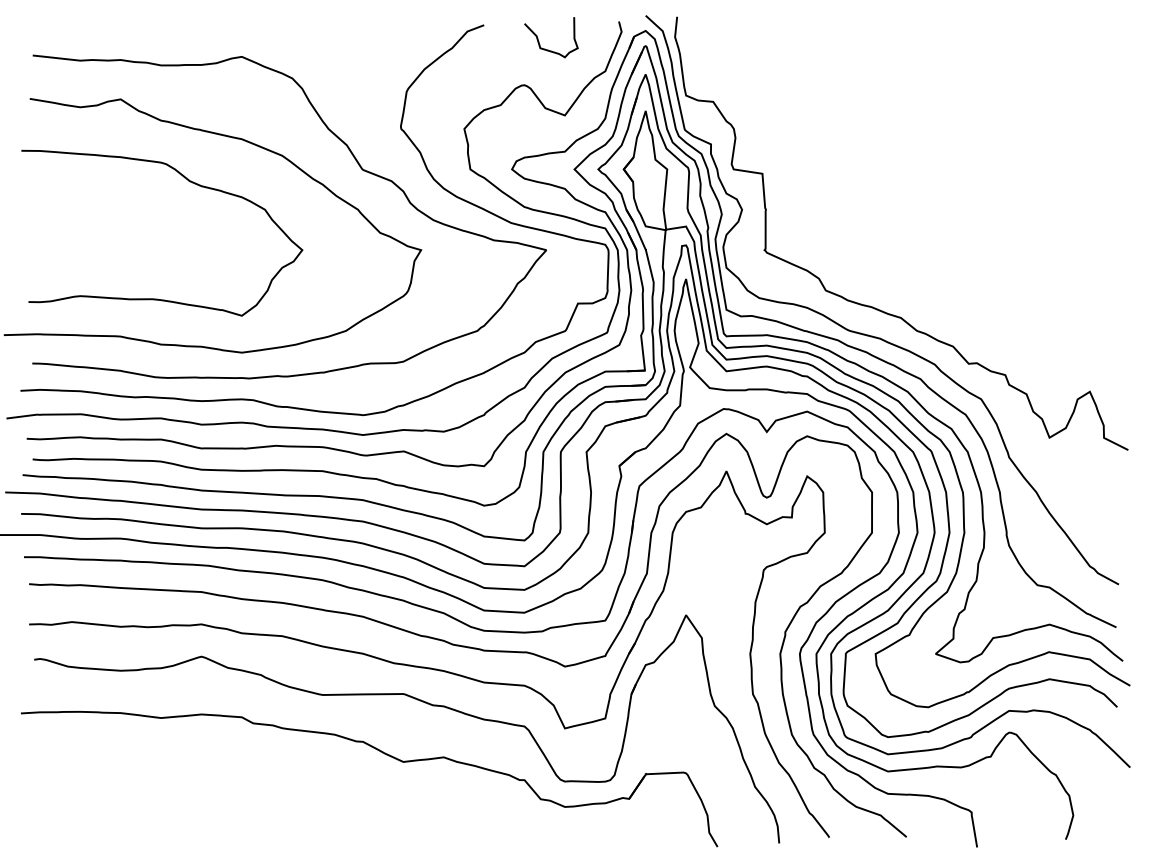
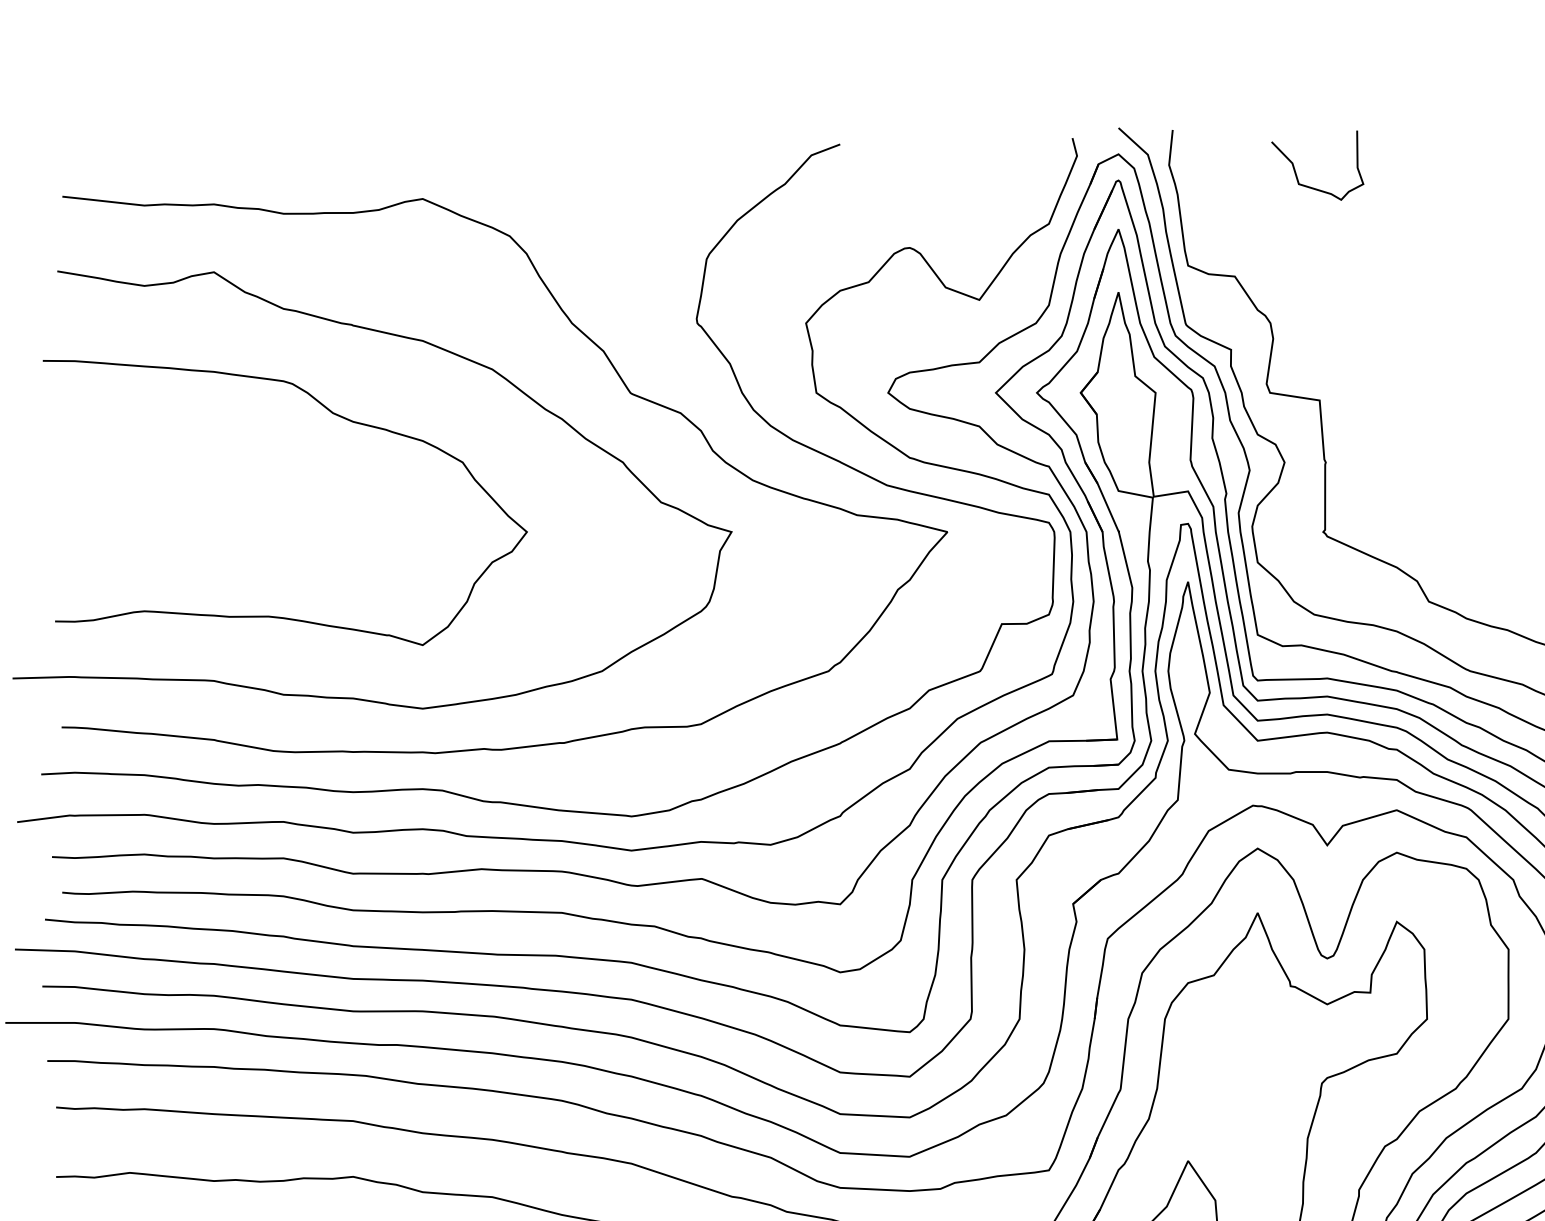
curve: (548, 49) -> (1312, 186), moved

